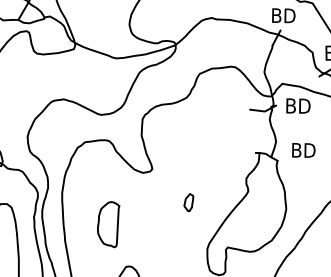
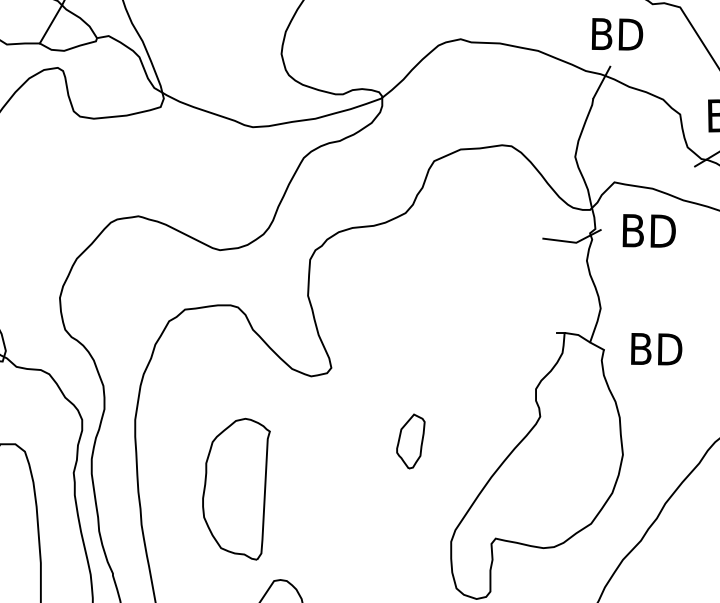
text: (303, 150) -> (655, 349), moved
part: (188, 202) -> (410, 440), size x1.43
part: (108, 224) -> (235, 488), size x1.43

